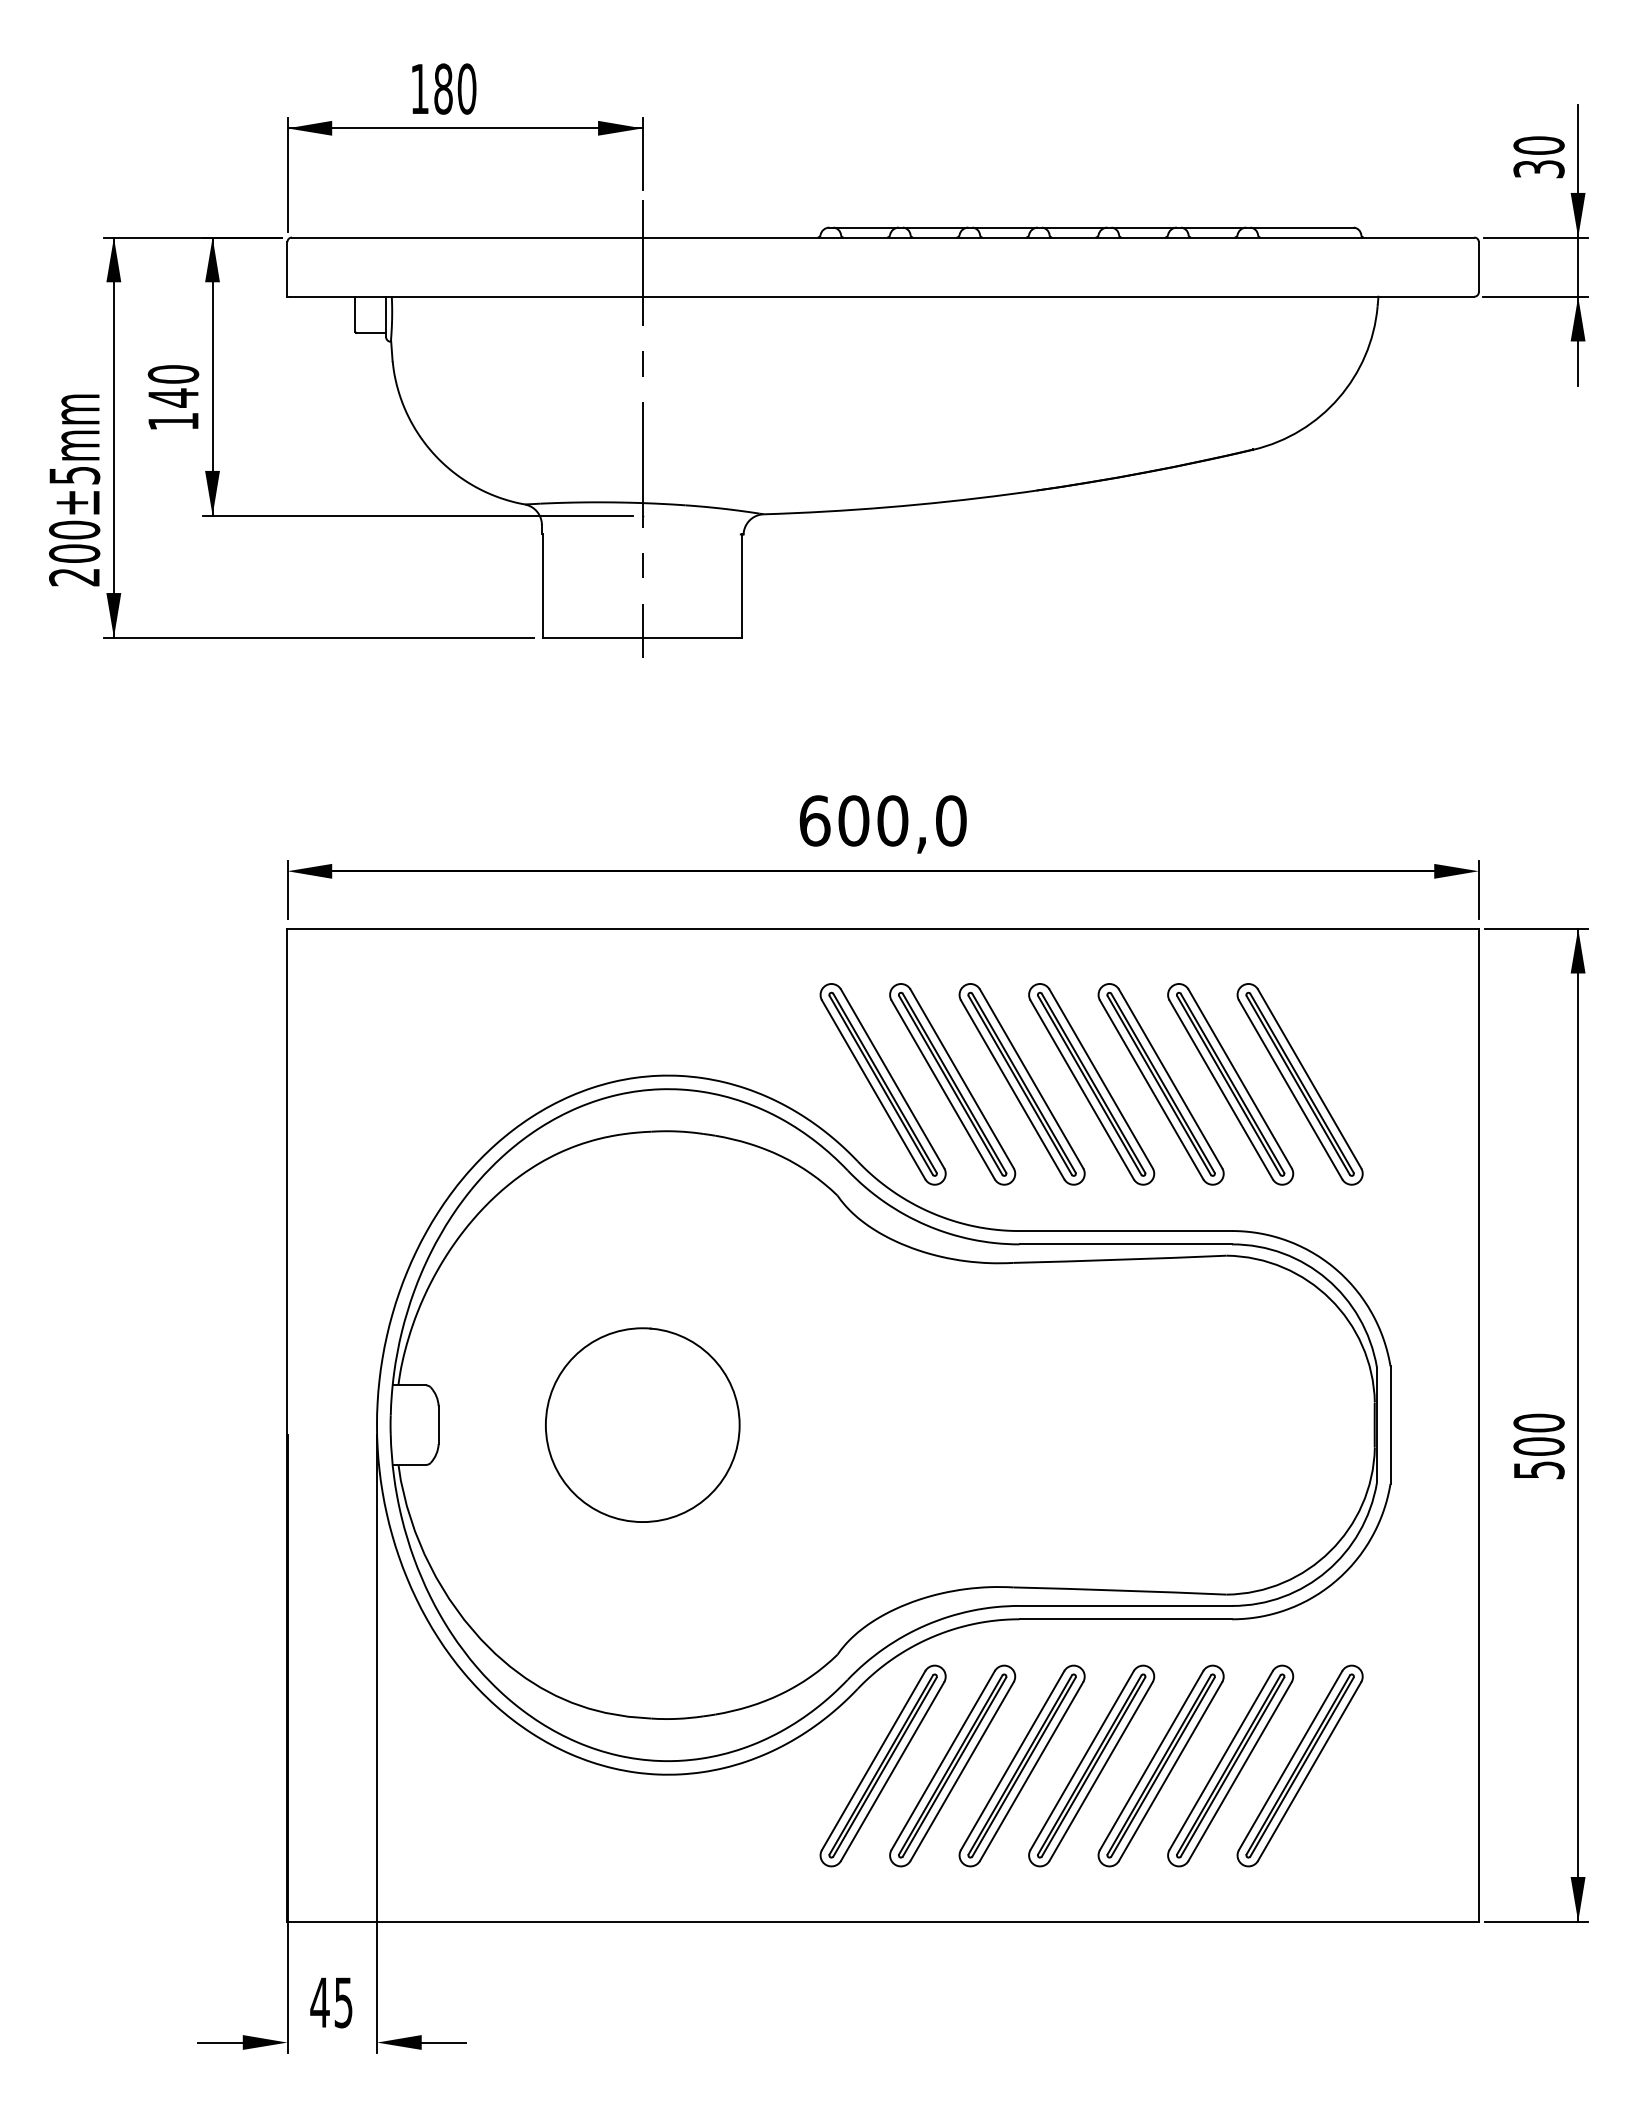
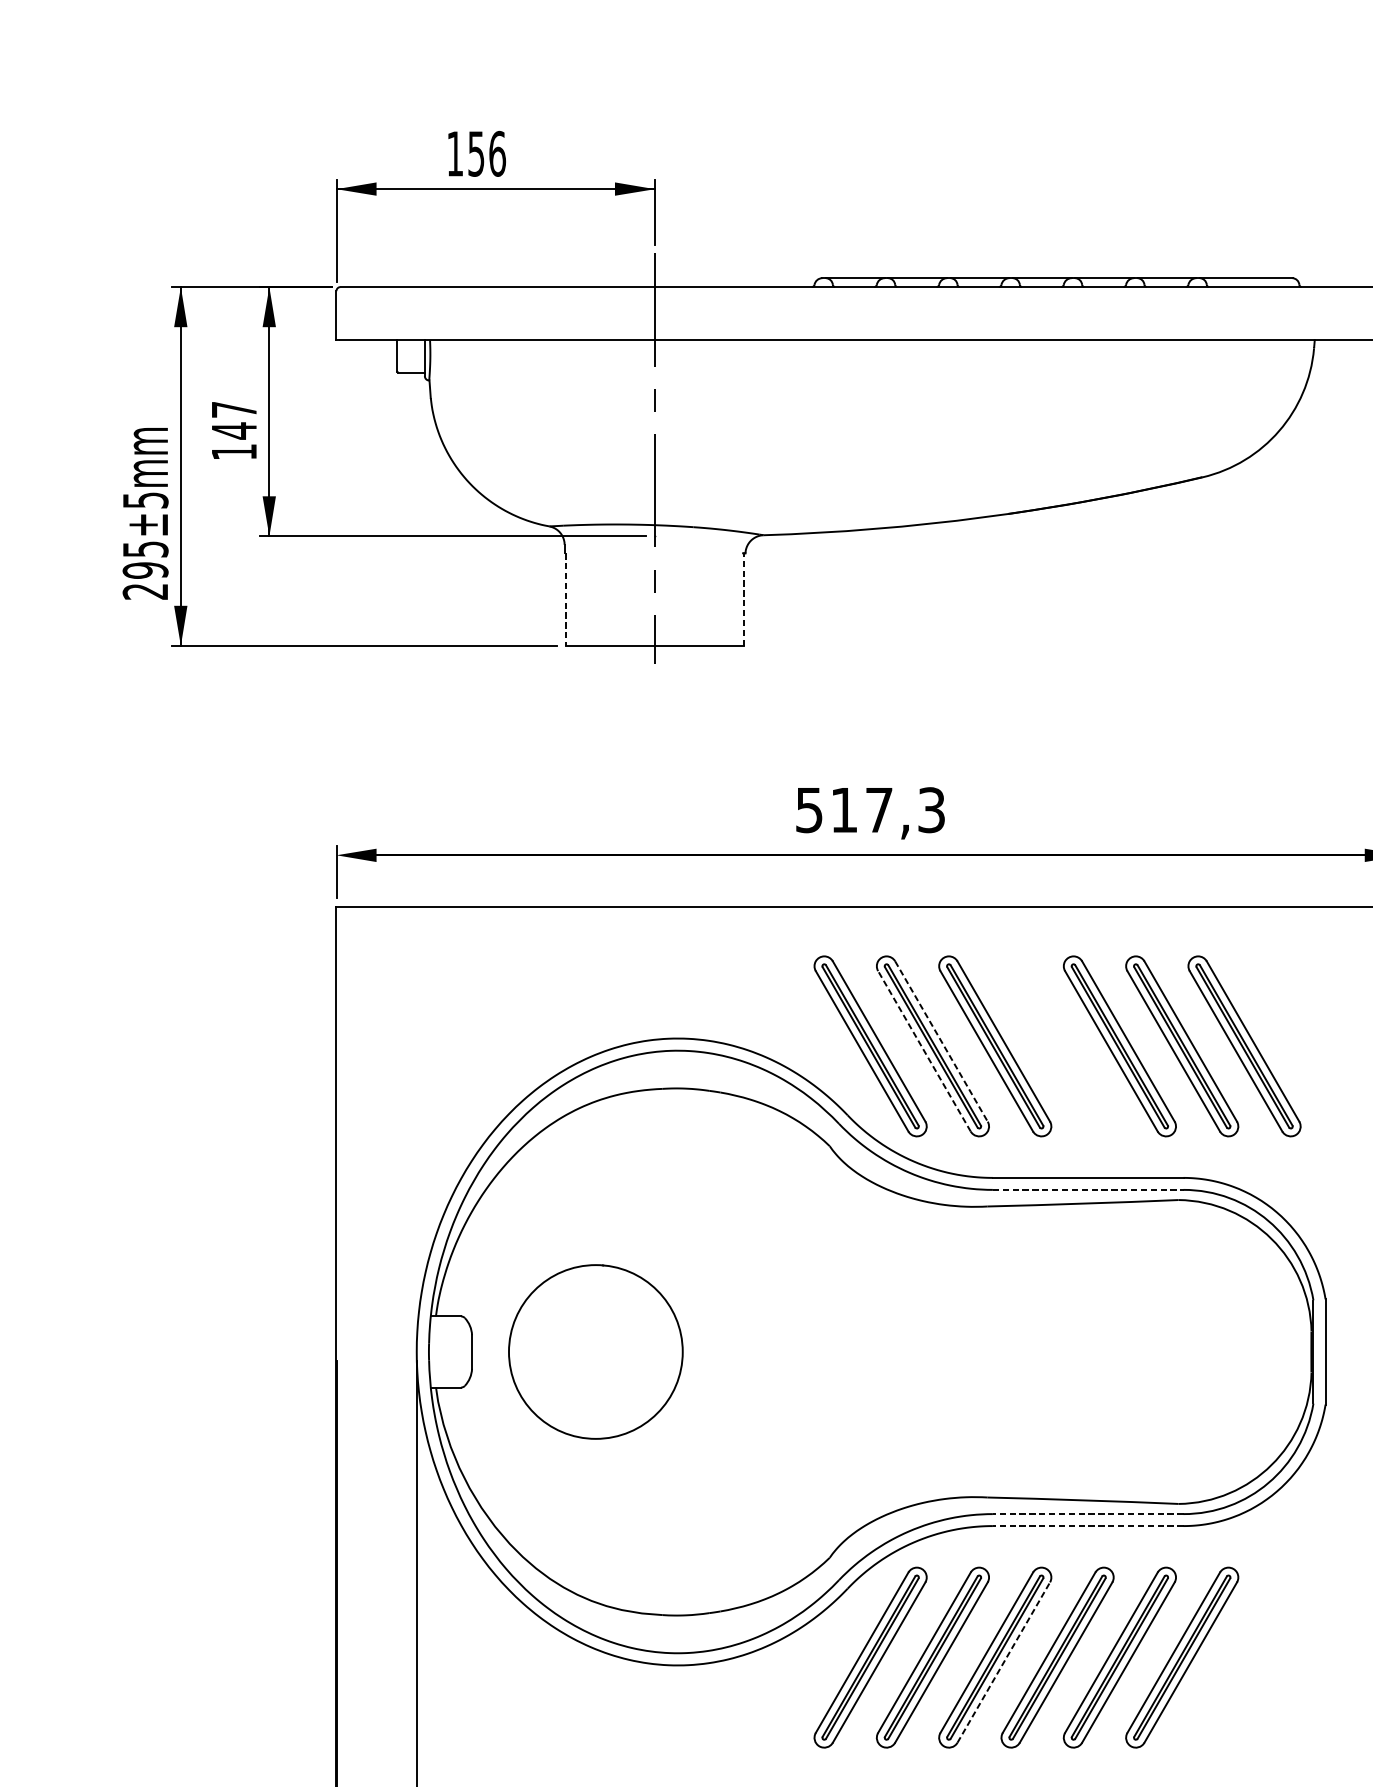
text: (455, 88) -> (487, 153), 180 -> 156
text: (173, 374) -> (234, 409), 140 -> 147
text: (74, 541) -> (145, 559), 200±5mm -> 295±5mm
line: (543, 586) -> (566, 599), solid -> dashed
line: (742, 586) -> (744, 599), solid -> dashed
text: (882, 820) -> (870, 809), 600,0 -> 517,3
line: (962, 1079) -> (941, 1042), solid -> dashed
part: (1091, 1084) -> (1057, 1046), removed
line: (942, 1089) -> (923, 1051), solid -> dashed
line: (1126, 1244) -> (1088, 1189), solid -> dashed
circle: (642, 1424) -> (595, 1351), moved
line: (1125, 1605) -> (1087, 1513), solid -> dashed
line: (1125, 1619) -> (1087, 1526), solid -> dashed
part: (1299, 1765) -> (1243, 1657), removed
line: (1031, 1771) -> (1003, 1662), solid -> dashed

